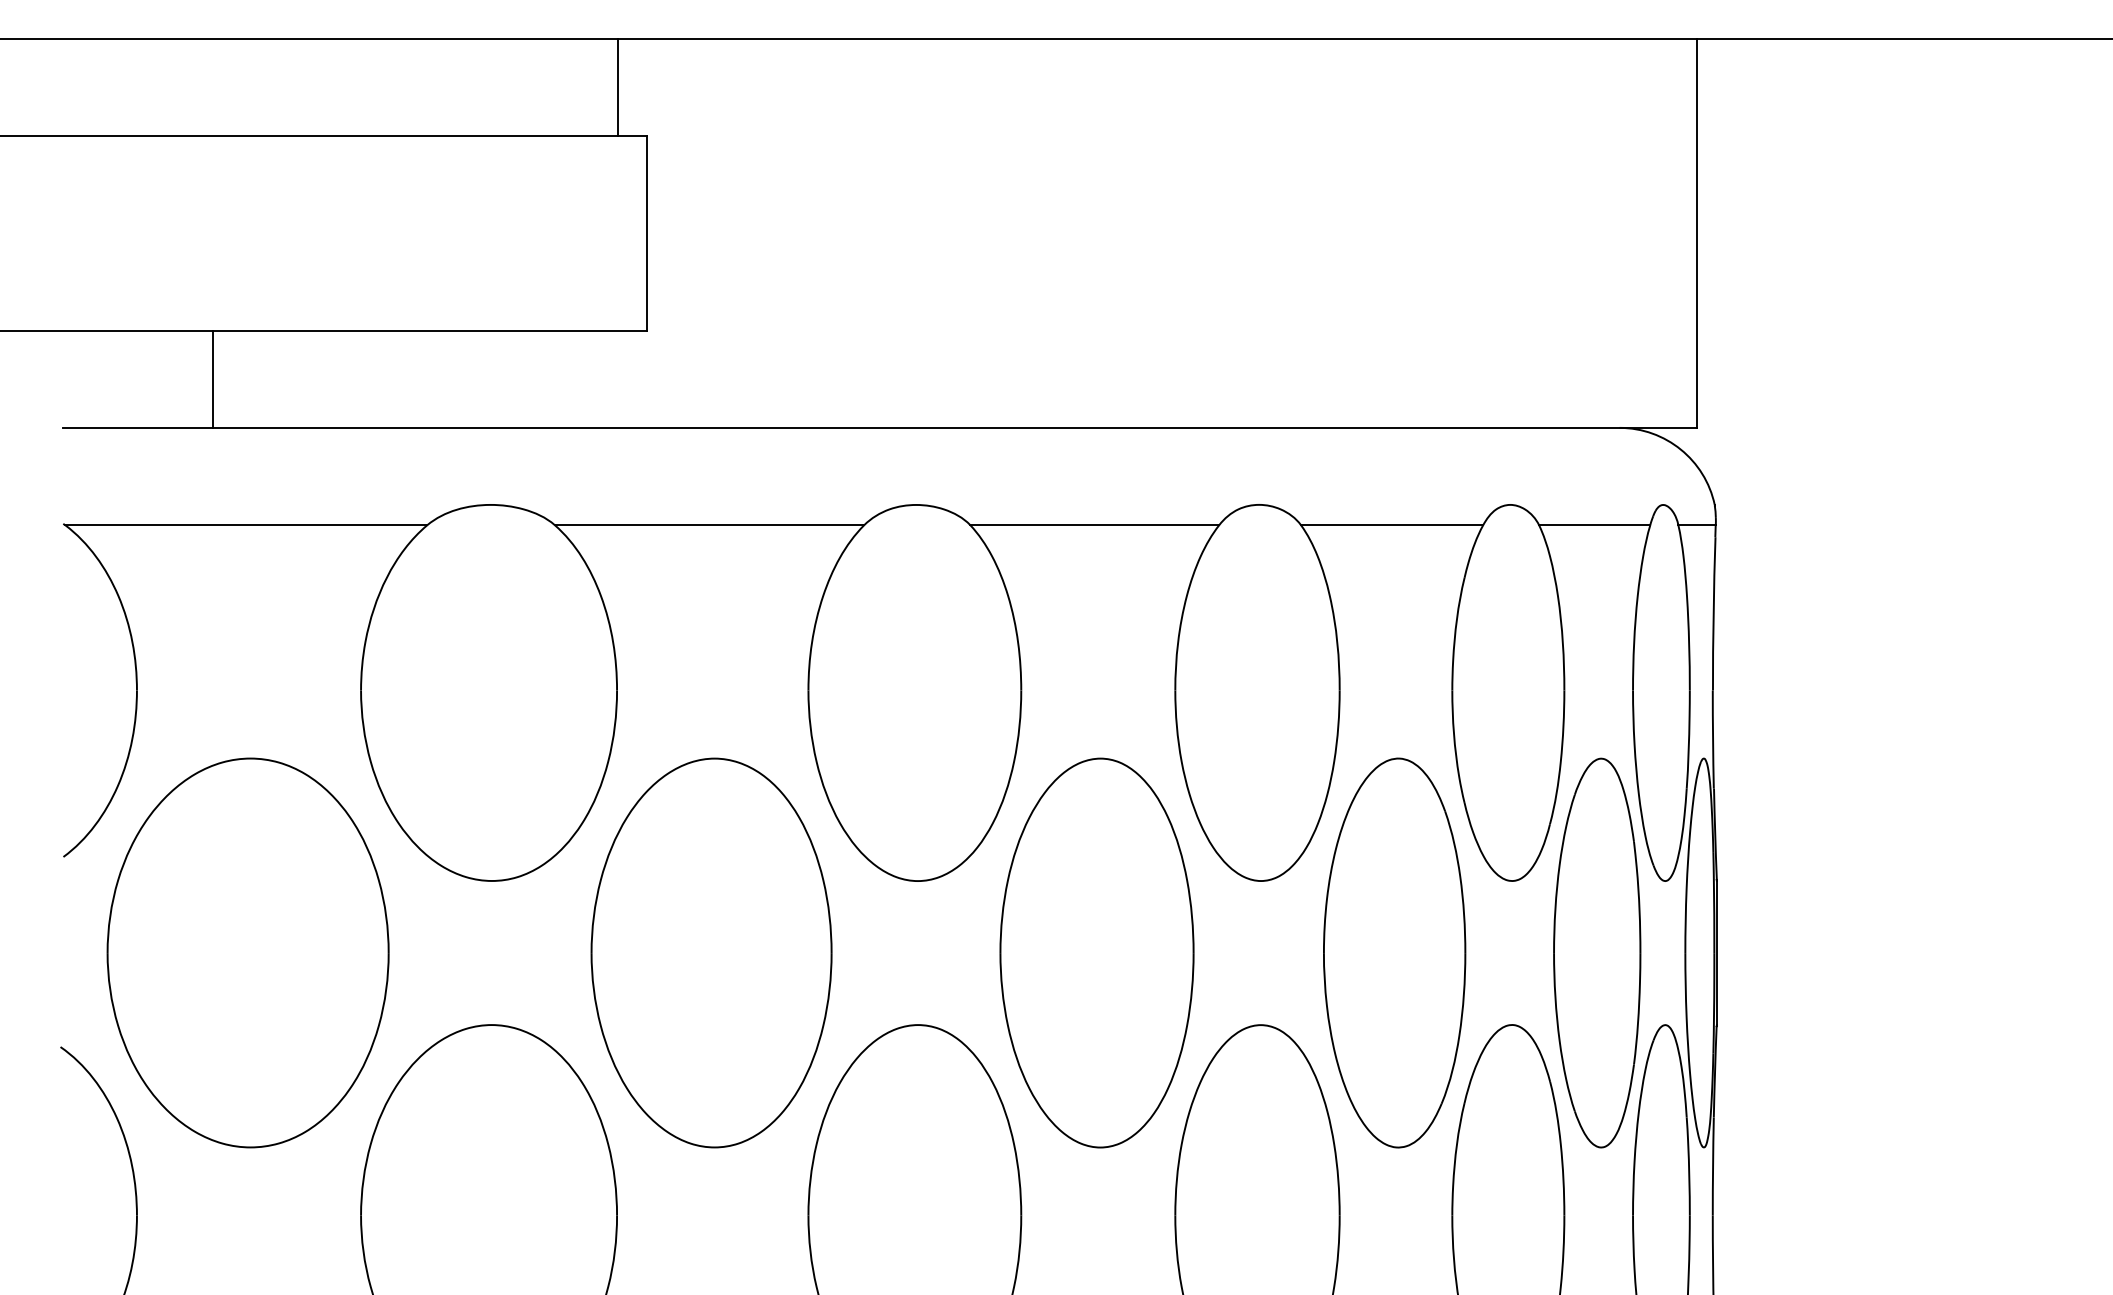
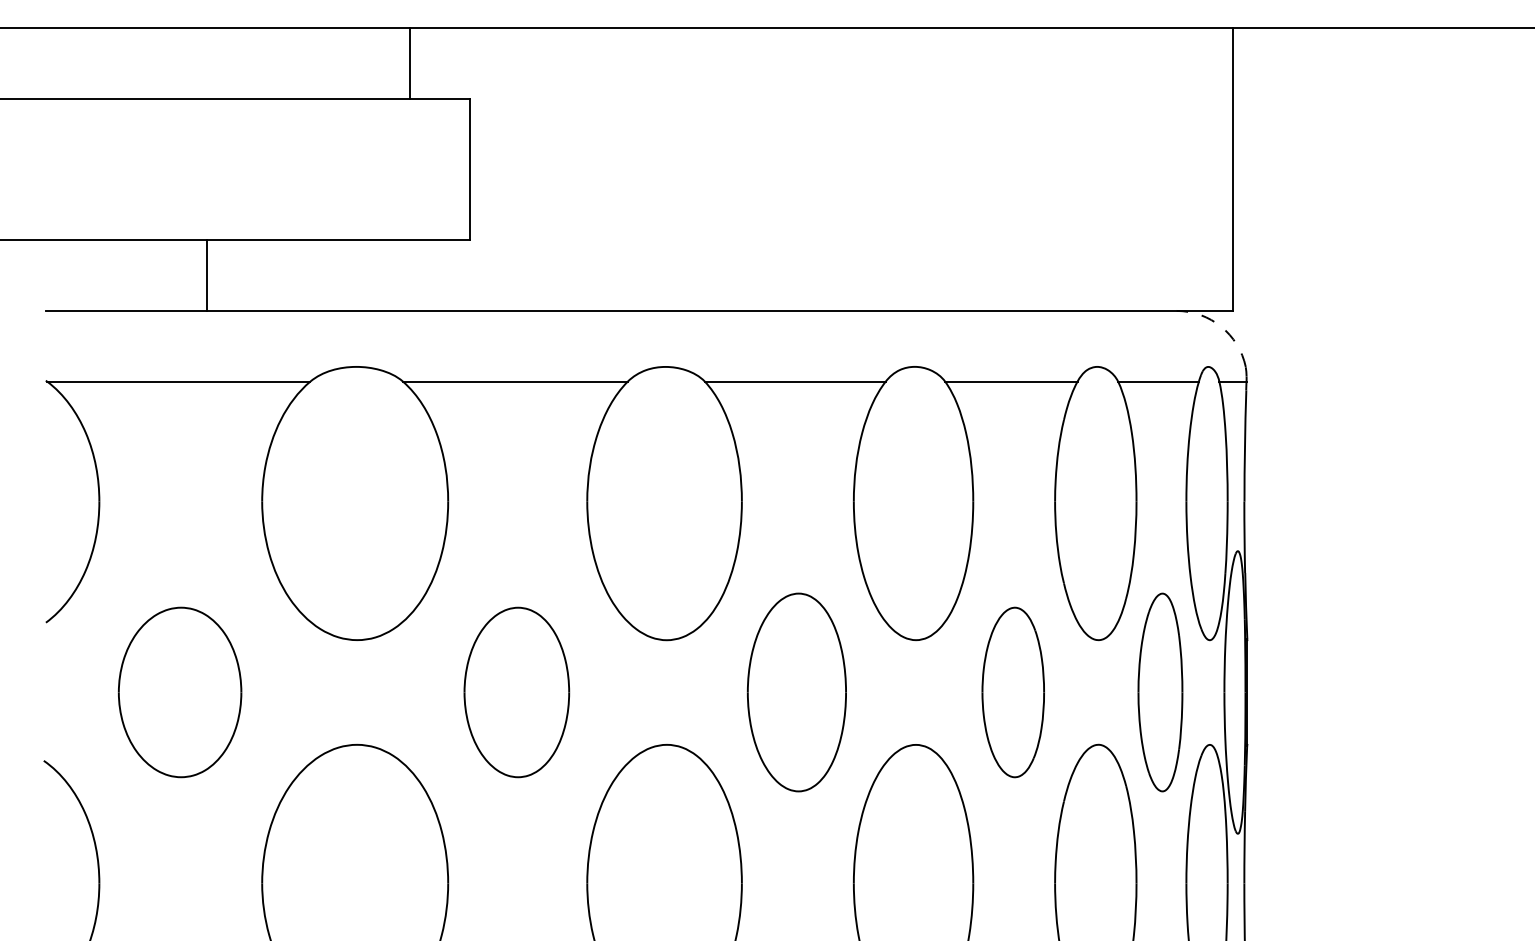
line: (617, 87) -> (409, 63), moved
line: (212, 378) -> (206, 275), moved
arc: (1680, 449) -> (1220, 326), solid -> dashed
part: (247, 952) -> (179, 692), size x0.6
part: (711, 952) -> (516, 692), size x0.6
part: (1096, 952) -> (796, 692), size x0.7
part: (1394, 952) -> (1013, 692), size x0.6
part: (1597, 952) -> (1160, 692), size x0.7

